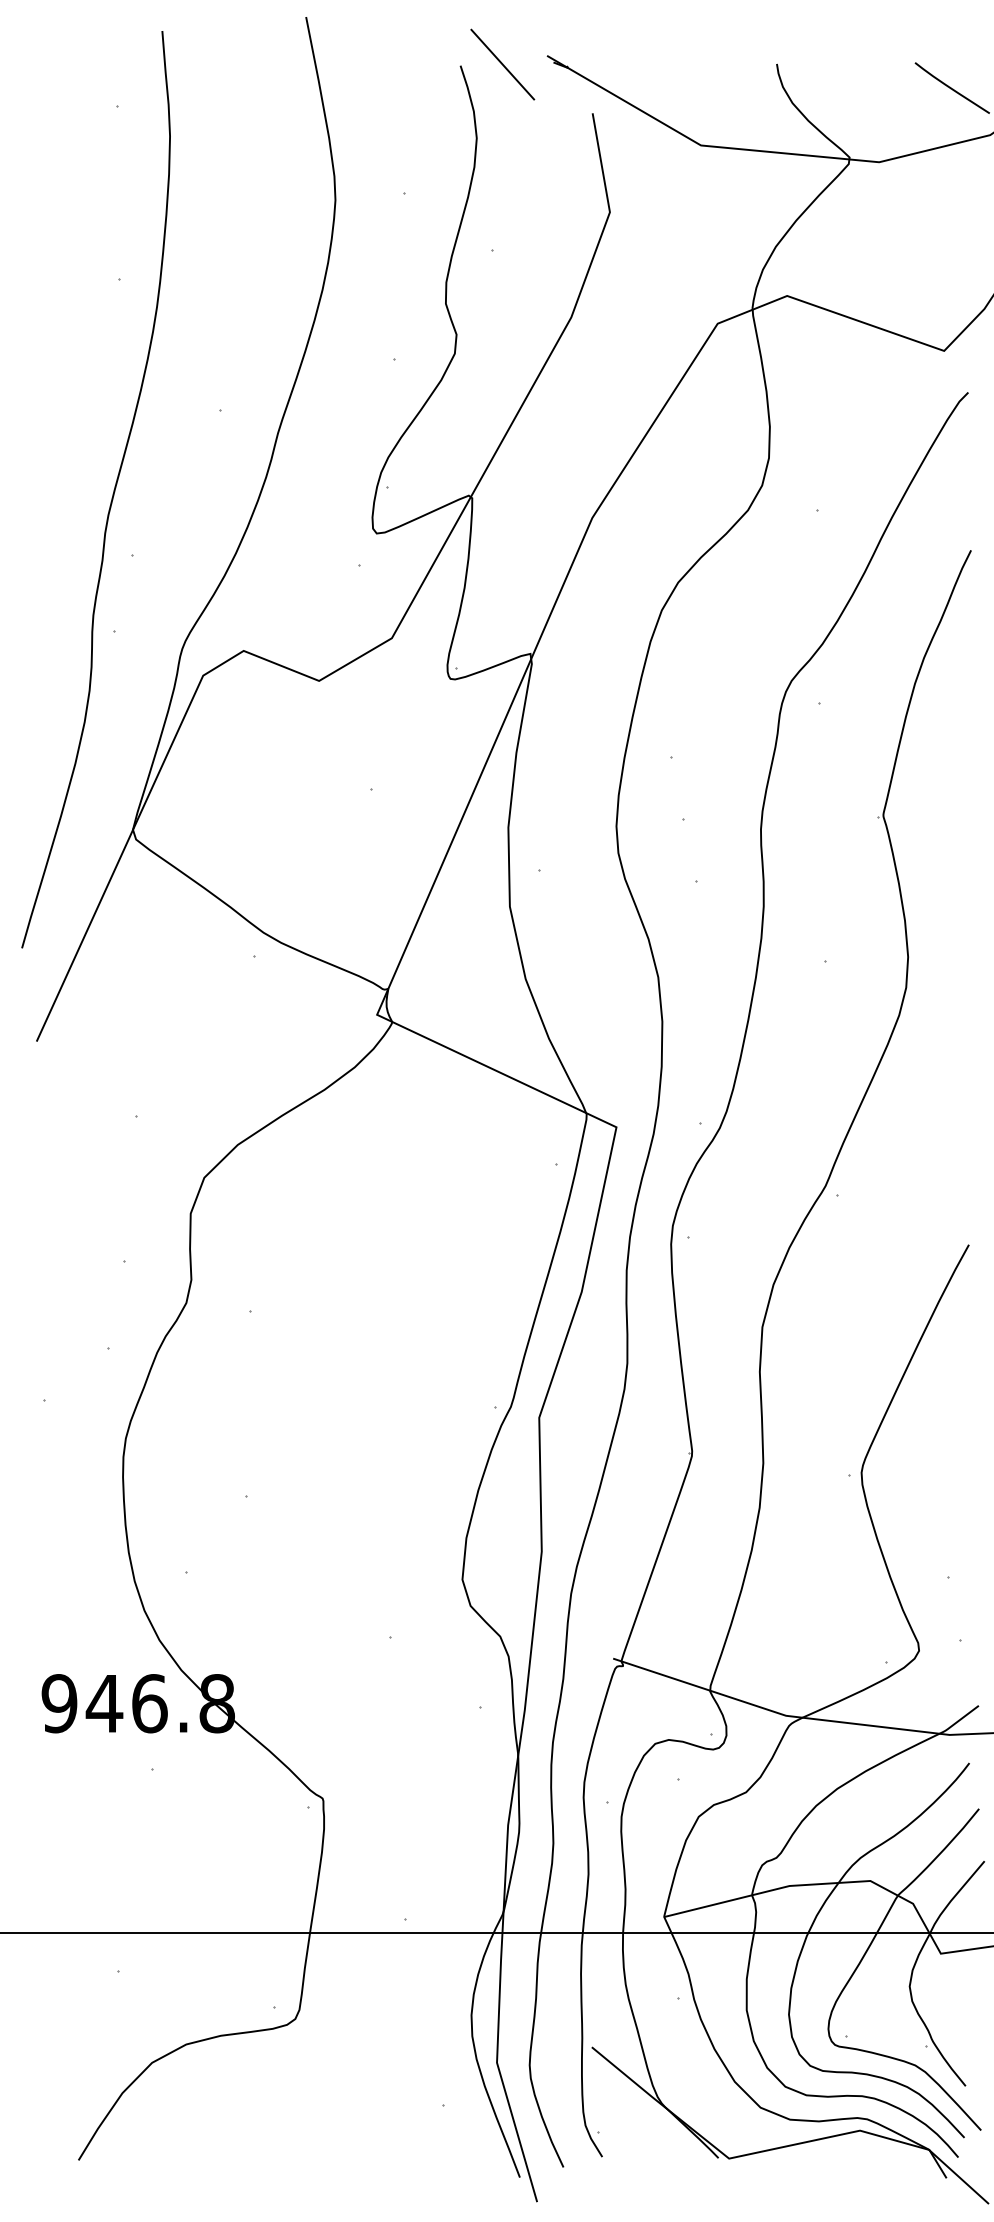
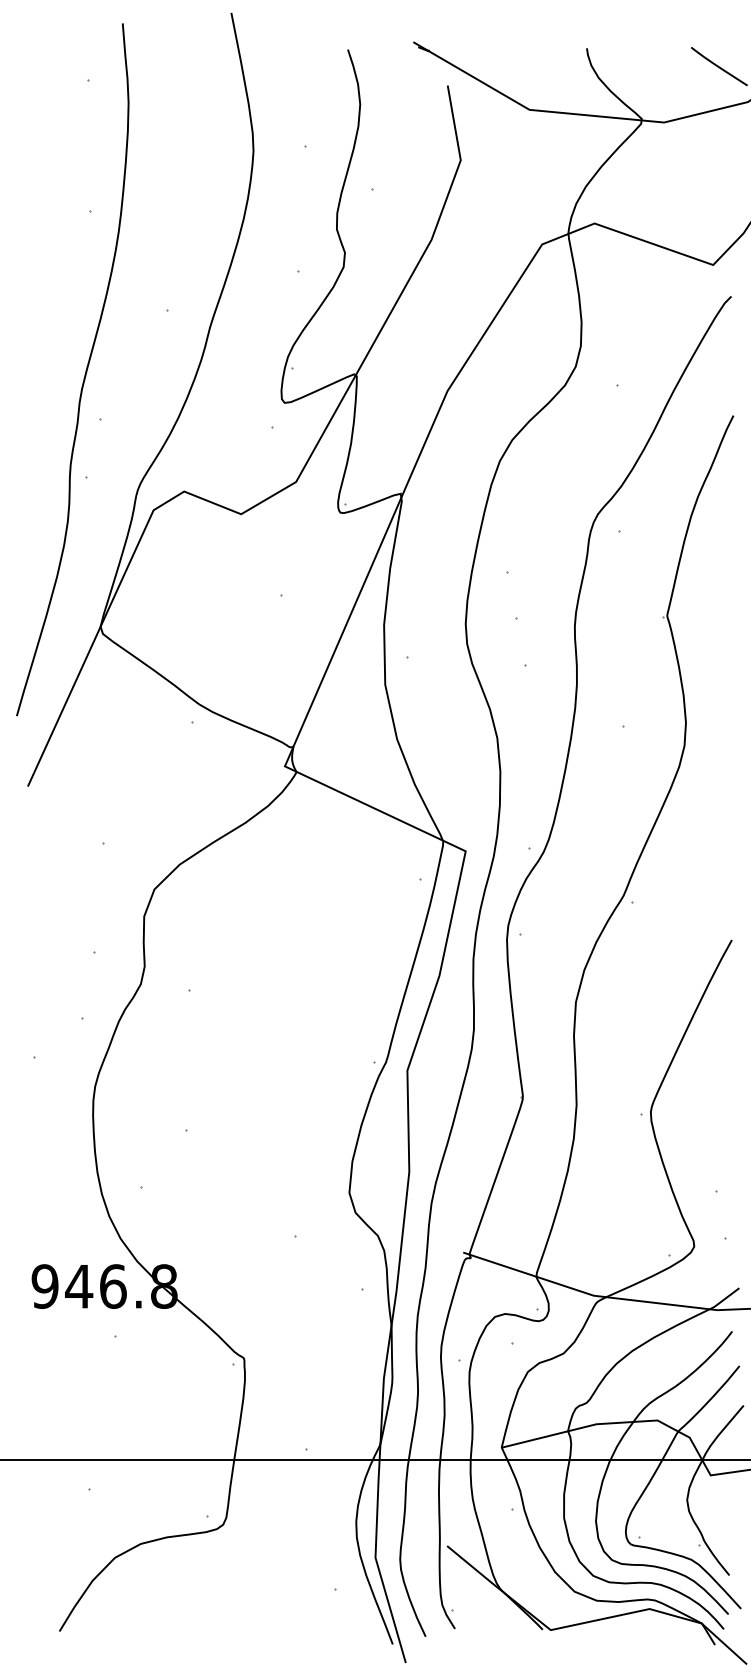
line: (502, 64) -> (379, 48), removed

